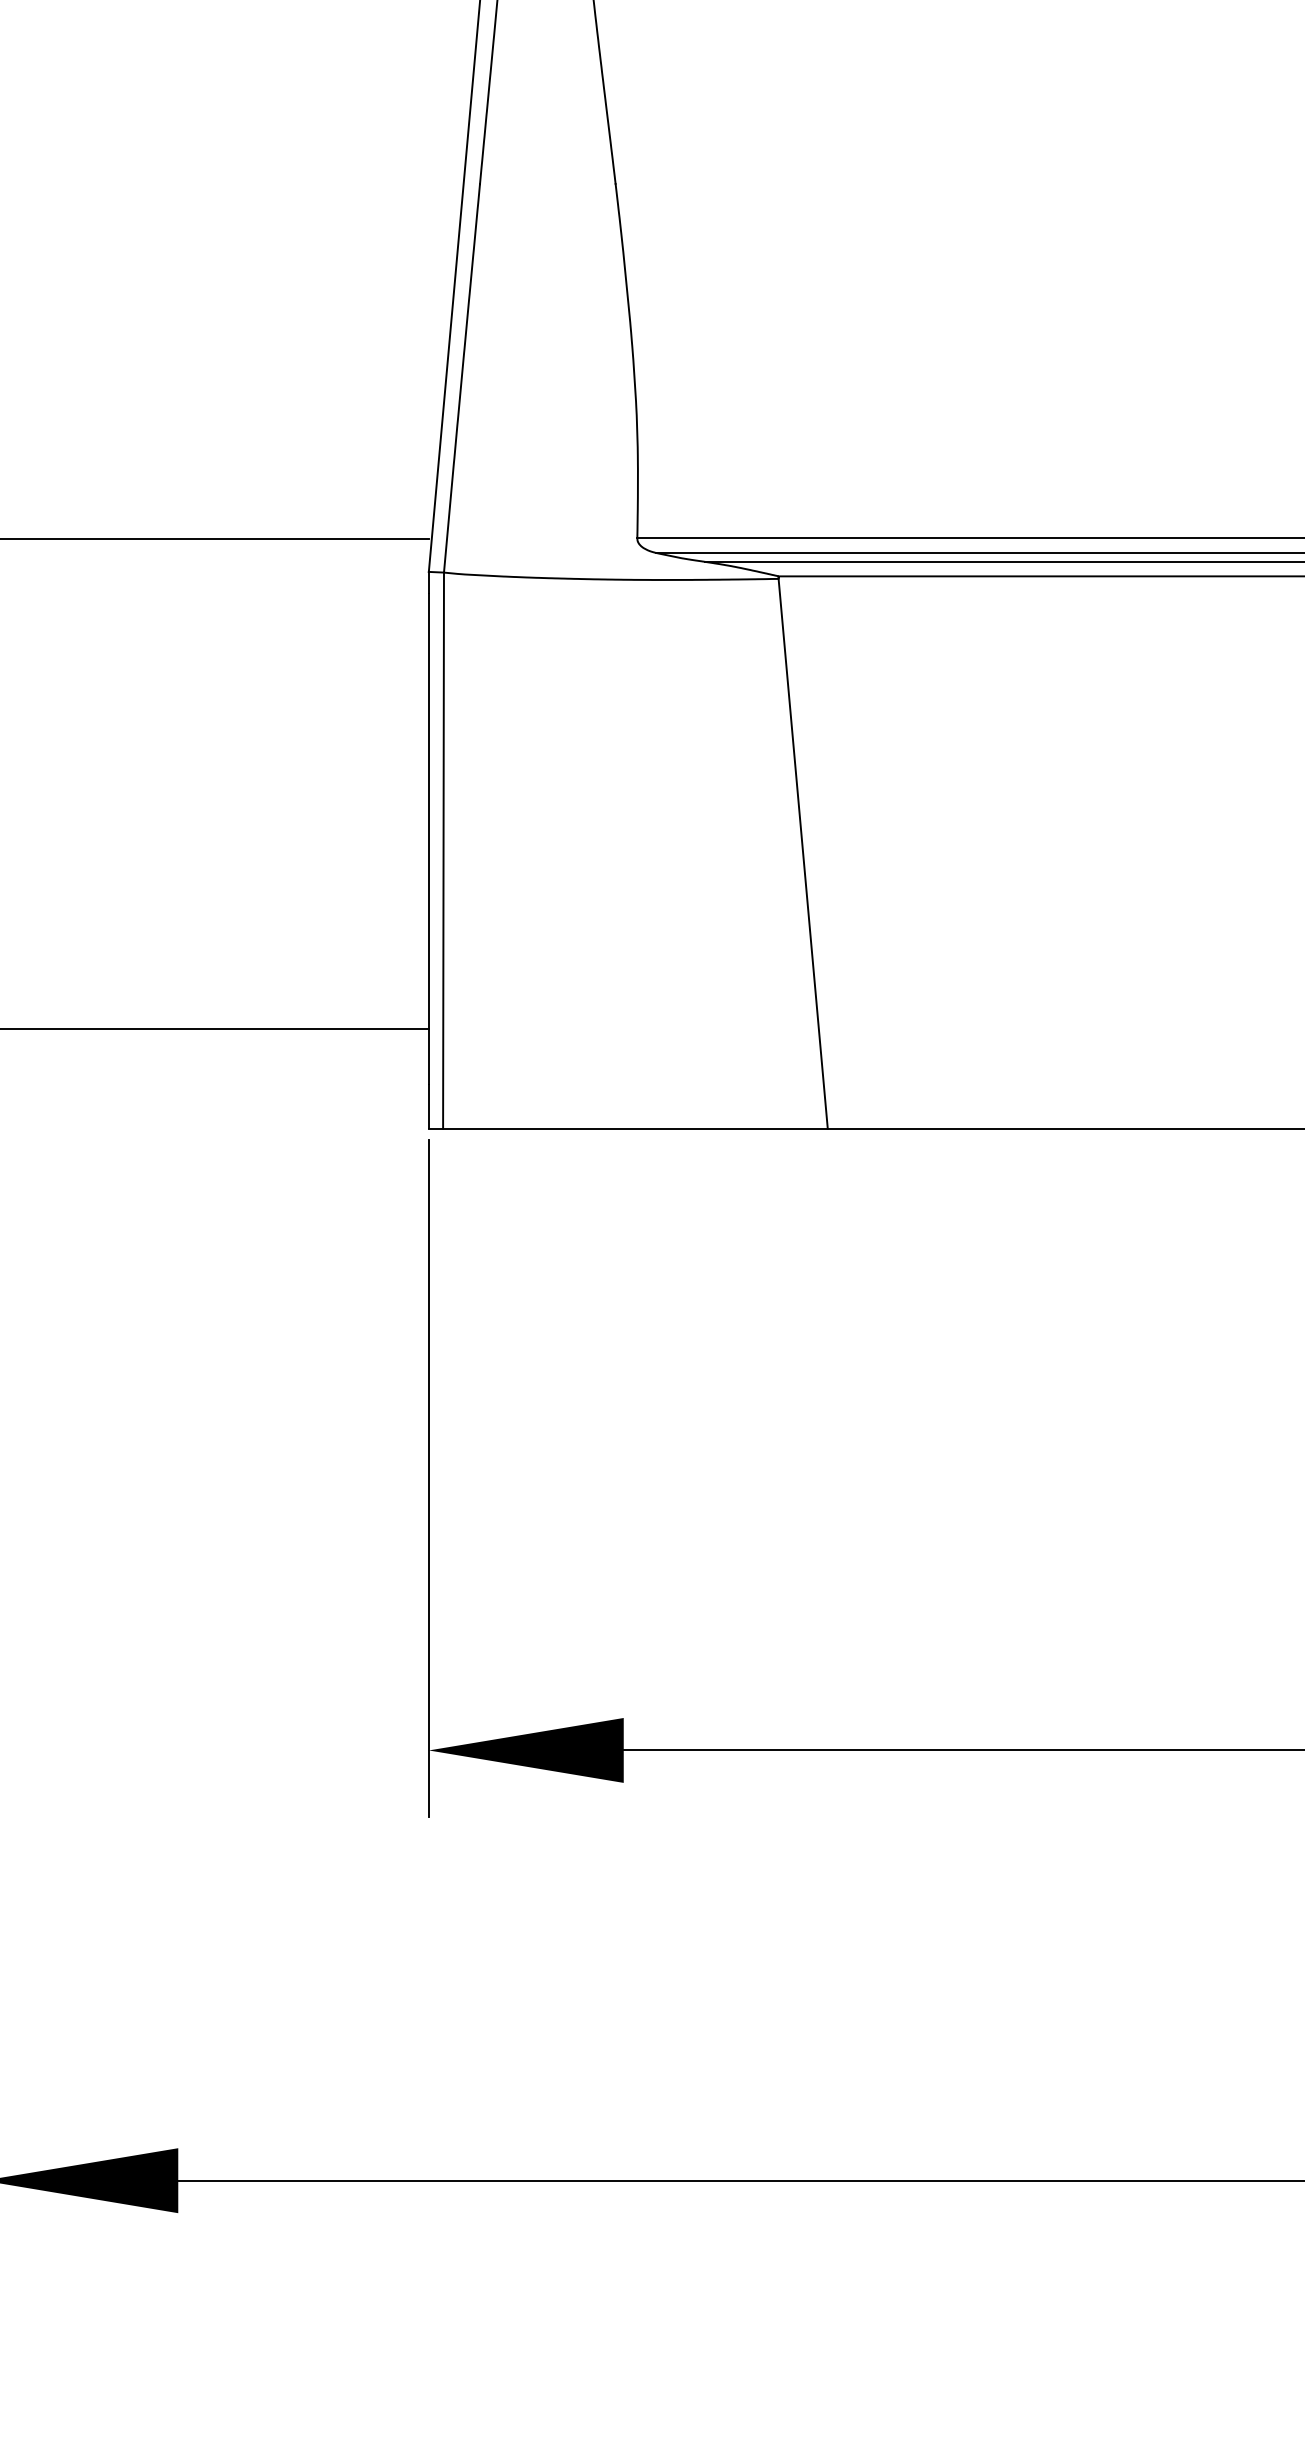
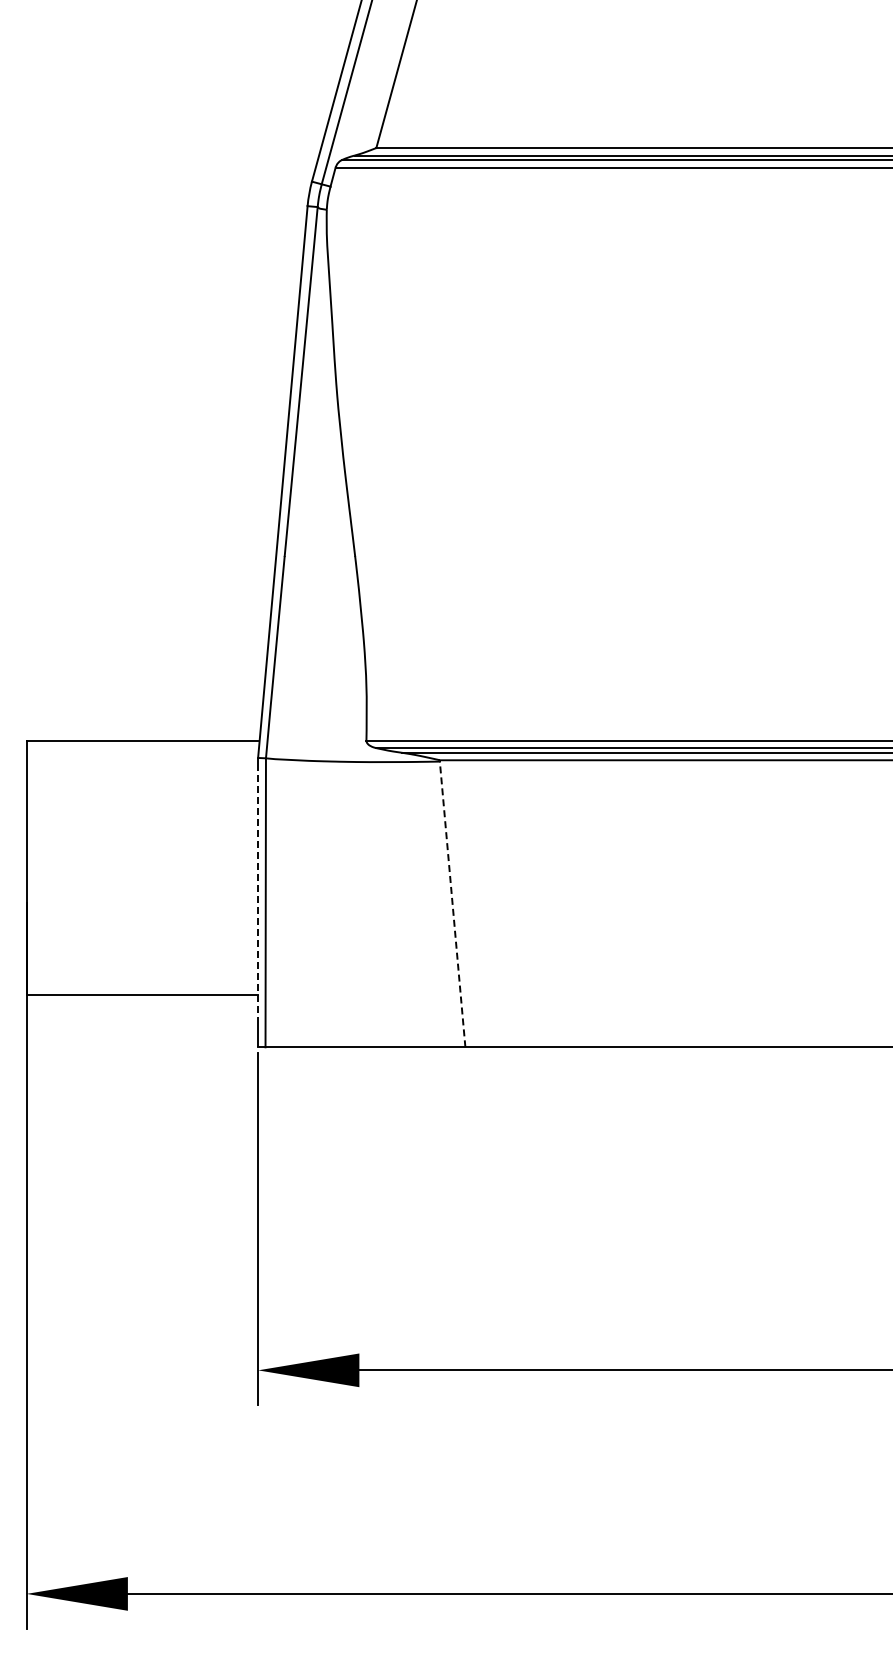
line: (429, 838) -> (258, 896), solid -> dashed
line: (802, 851) -> (452, 903), solid -> dashed

